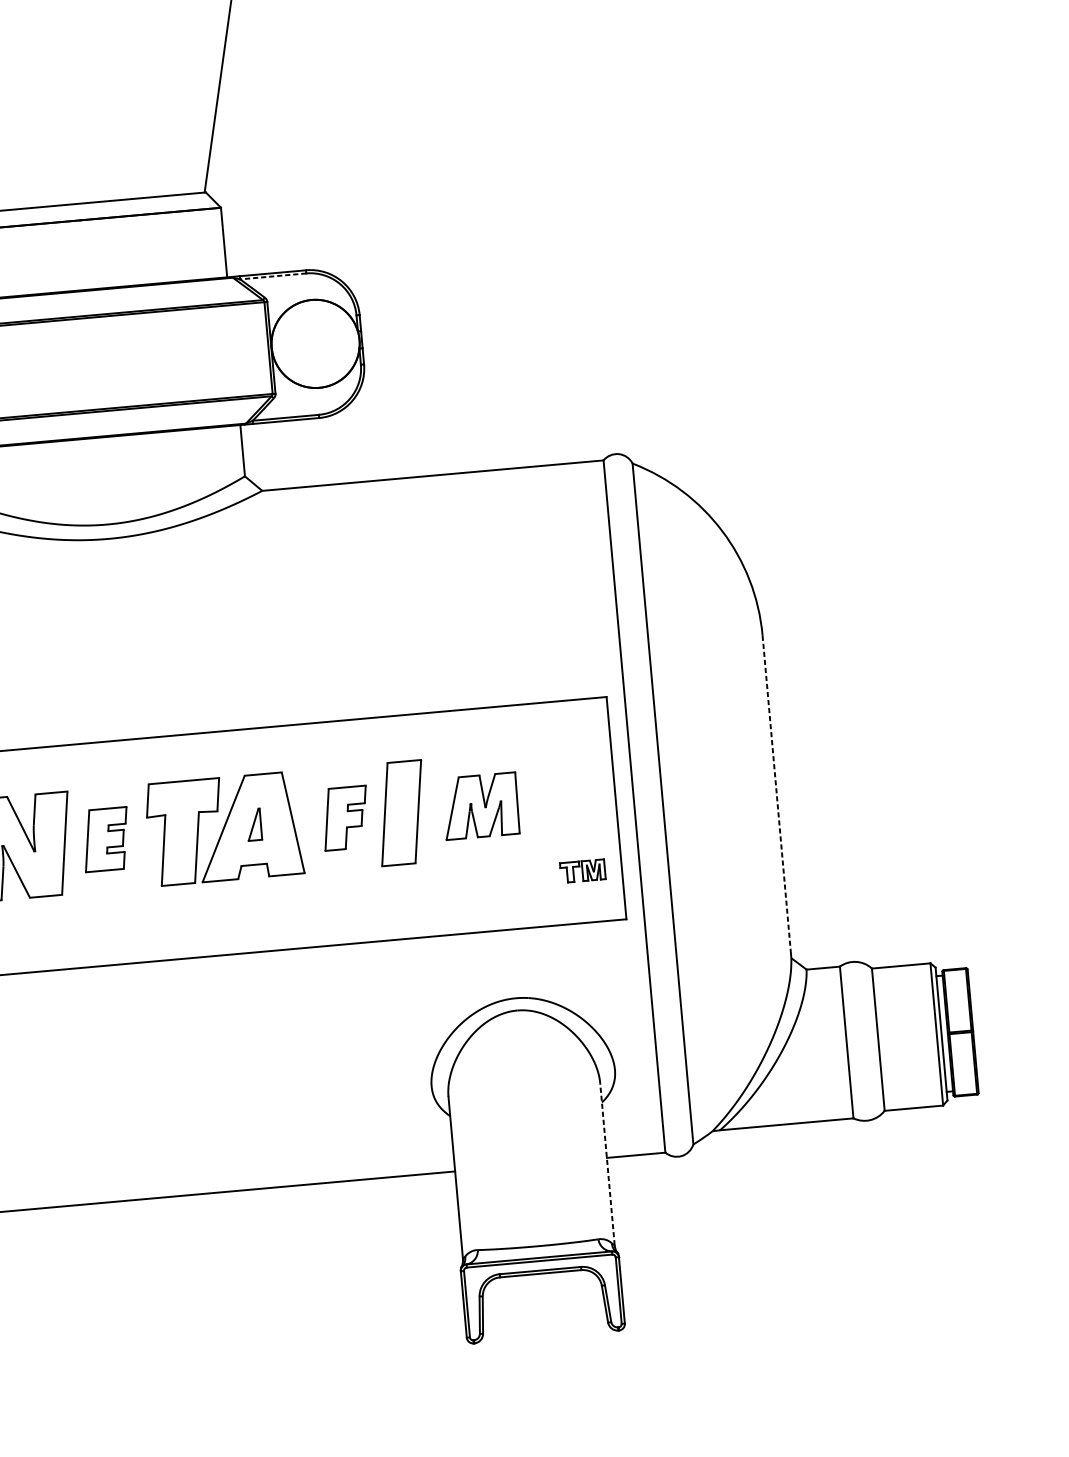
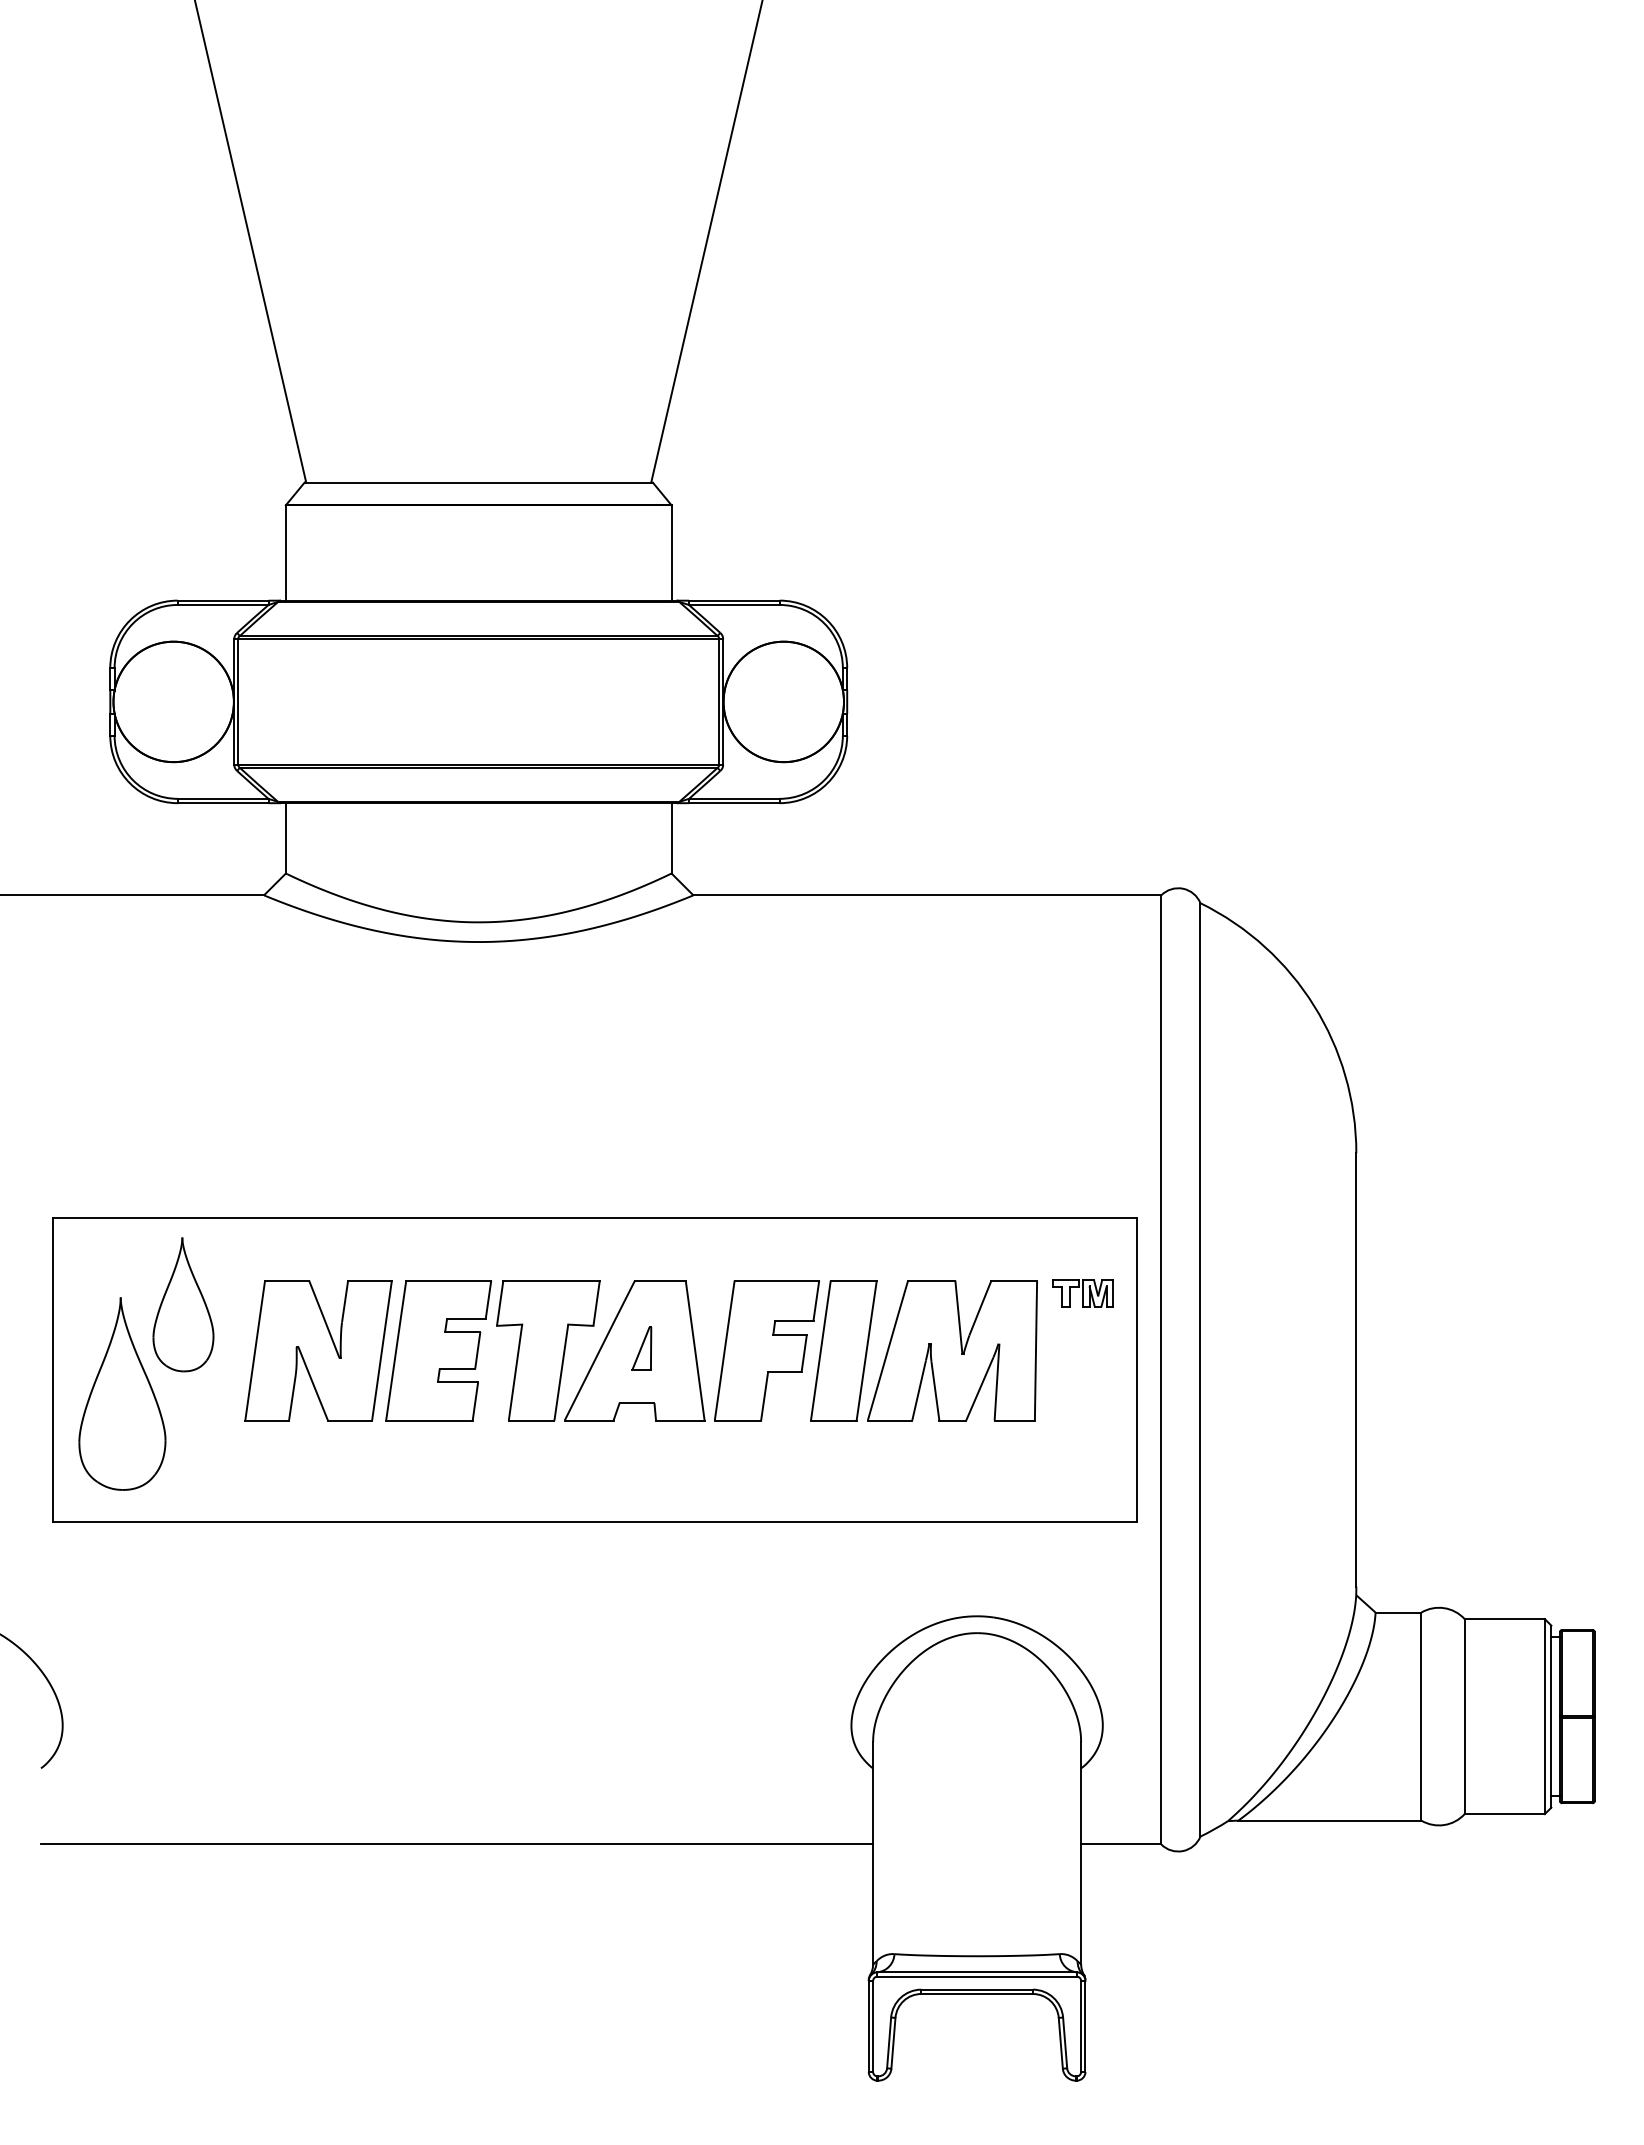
line: (272, 276) -> (733, 605), dashed -> solid
line: (776, 793) -> (1356, 1369), dashed -> solid
part: (480, 805) -> (952, 1350), size x1.67
part: (345, 818) -> (766, 1350), size x1.67
part: (105, 839) -> (438, 1350), size x1.67
part: (582, 871) -> (1082, 1293), moved
line: (607, 1163) -> (1081, 1852), dashed -> solid

